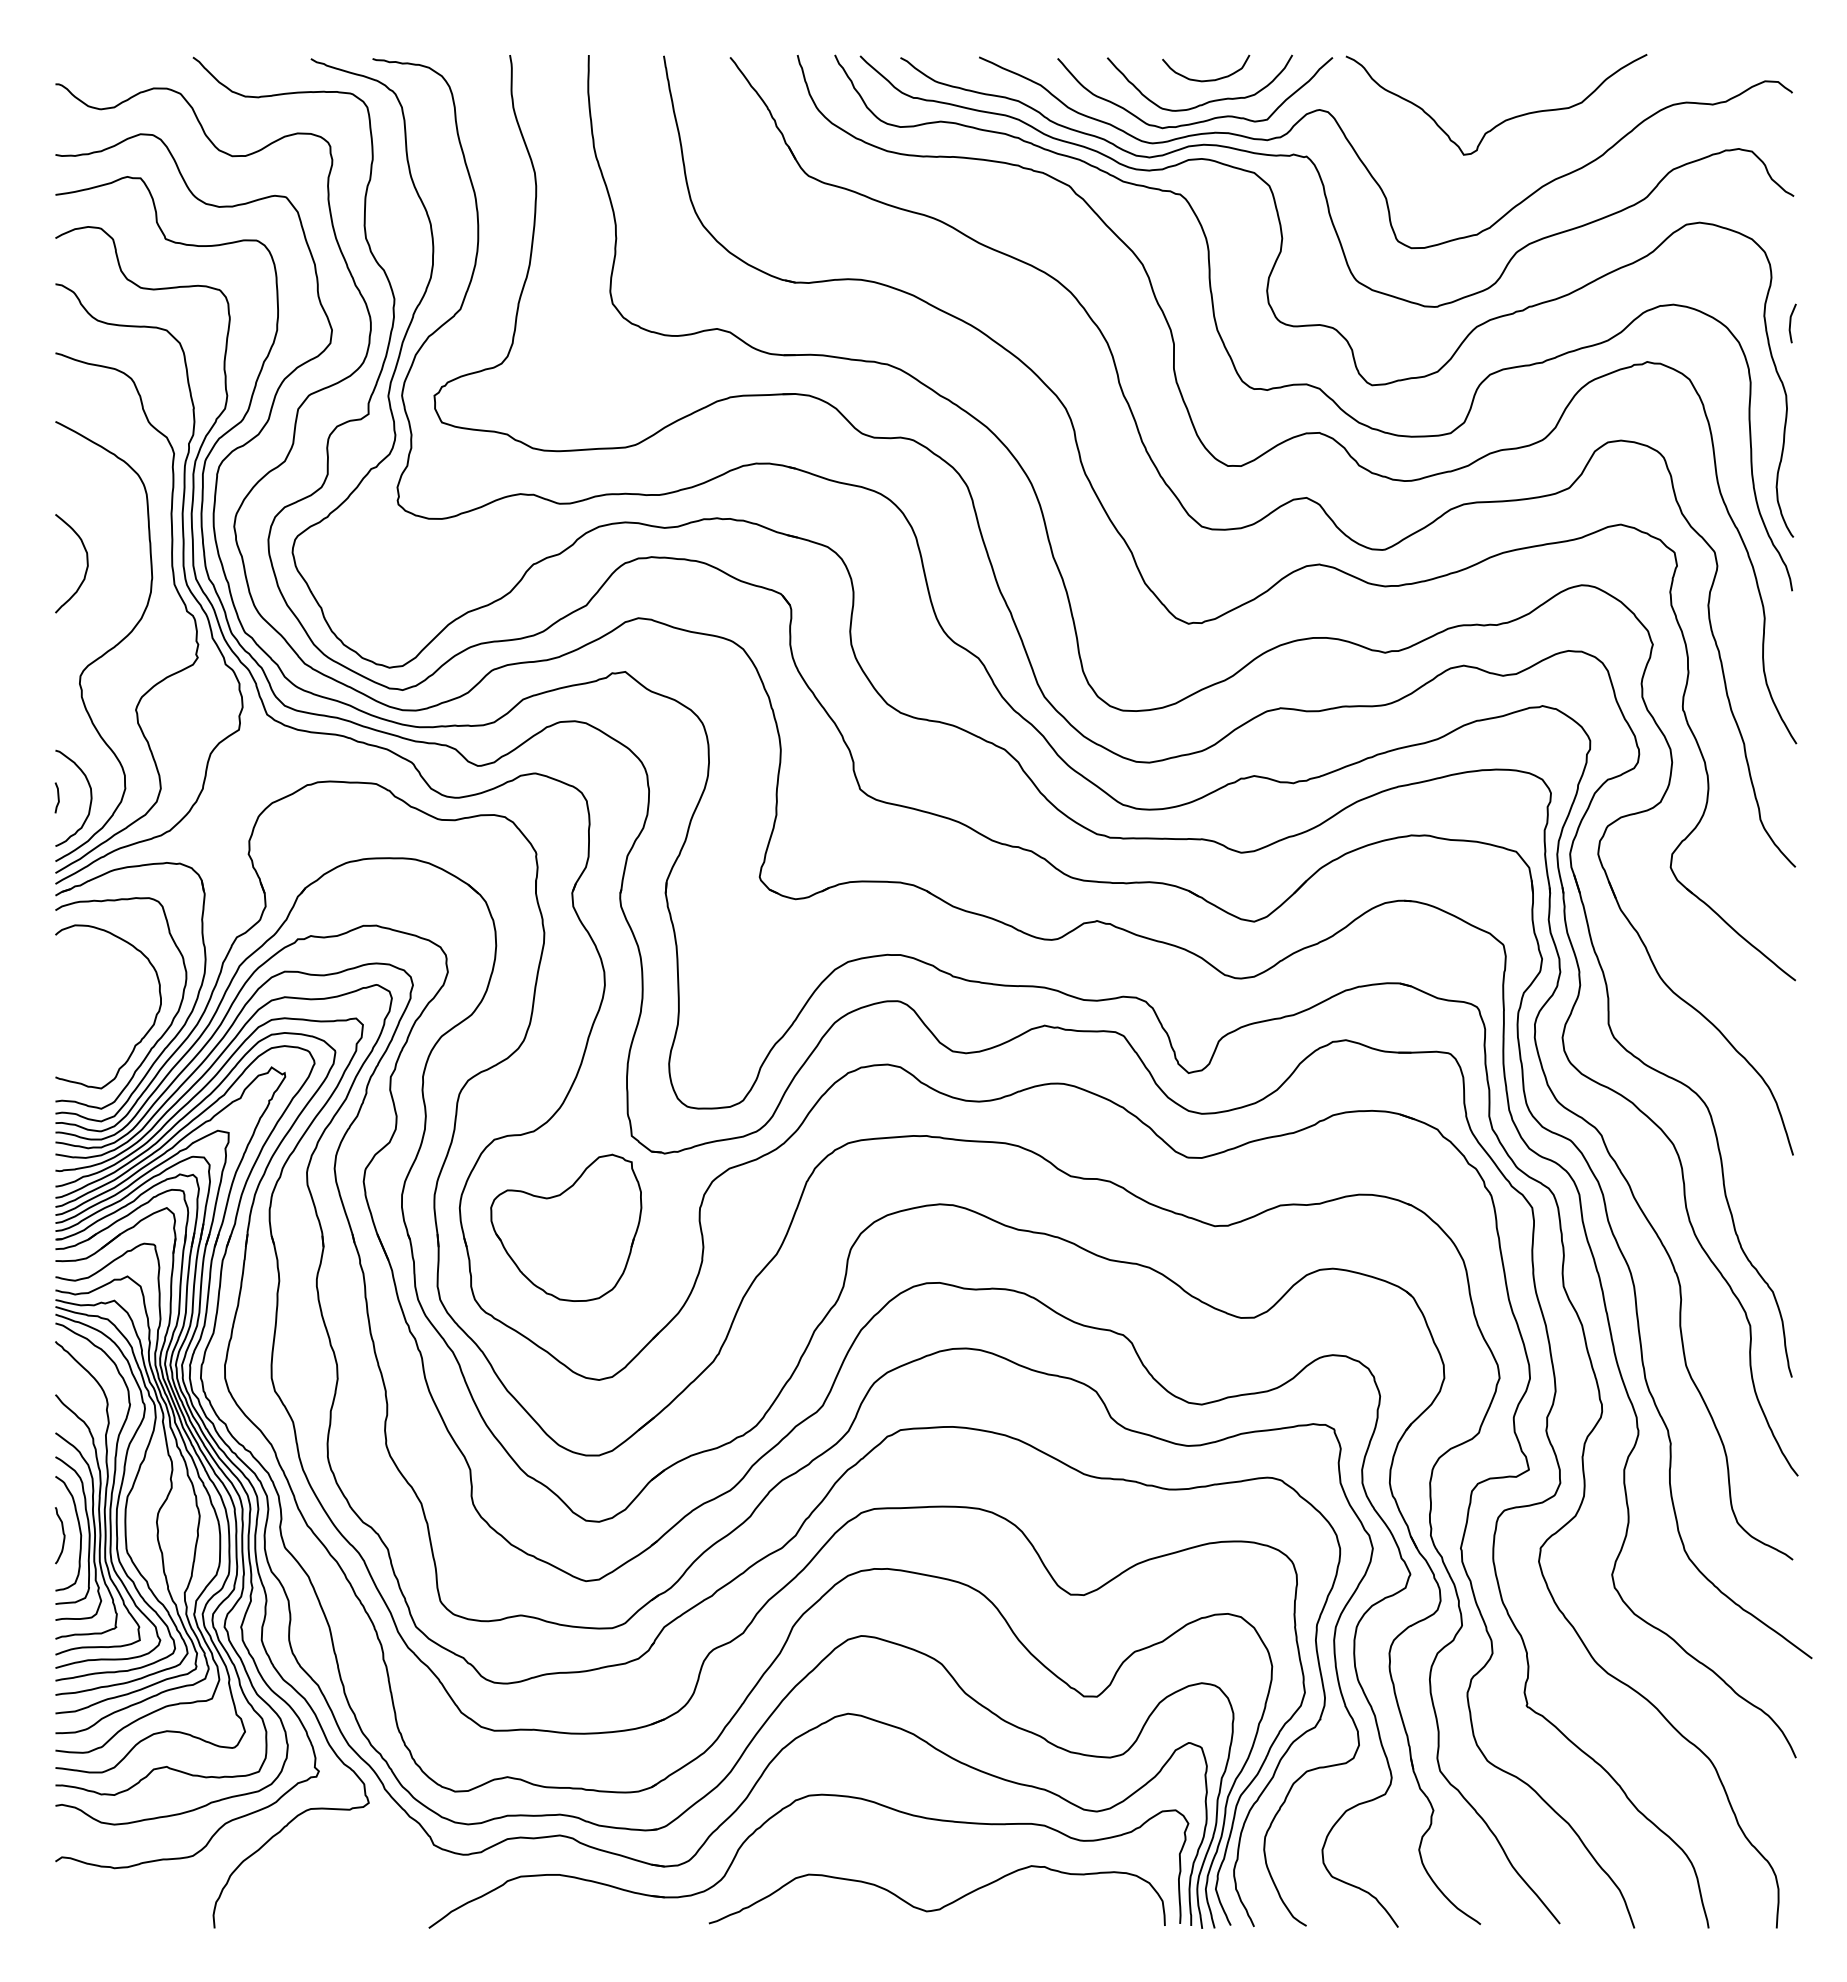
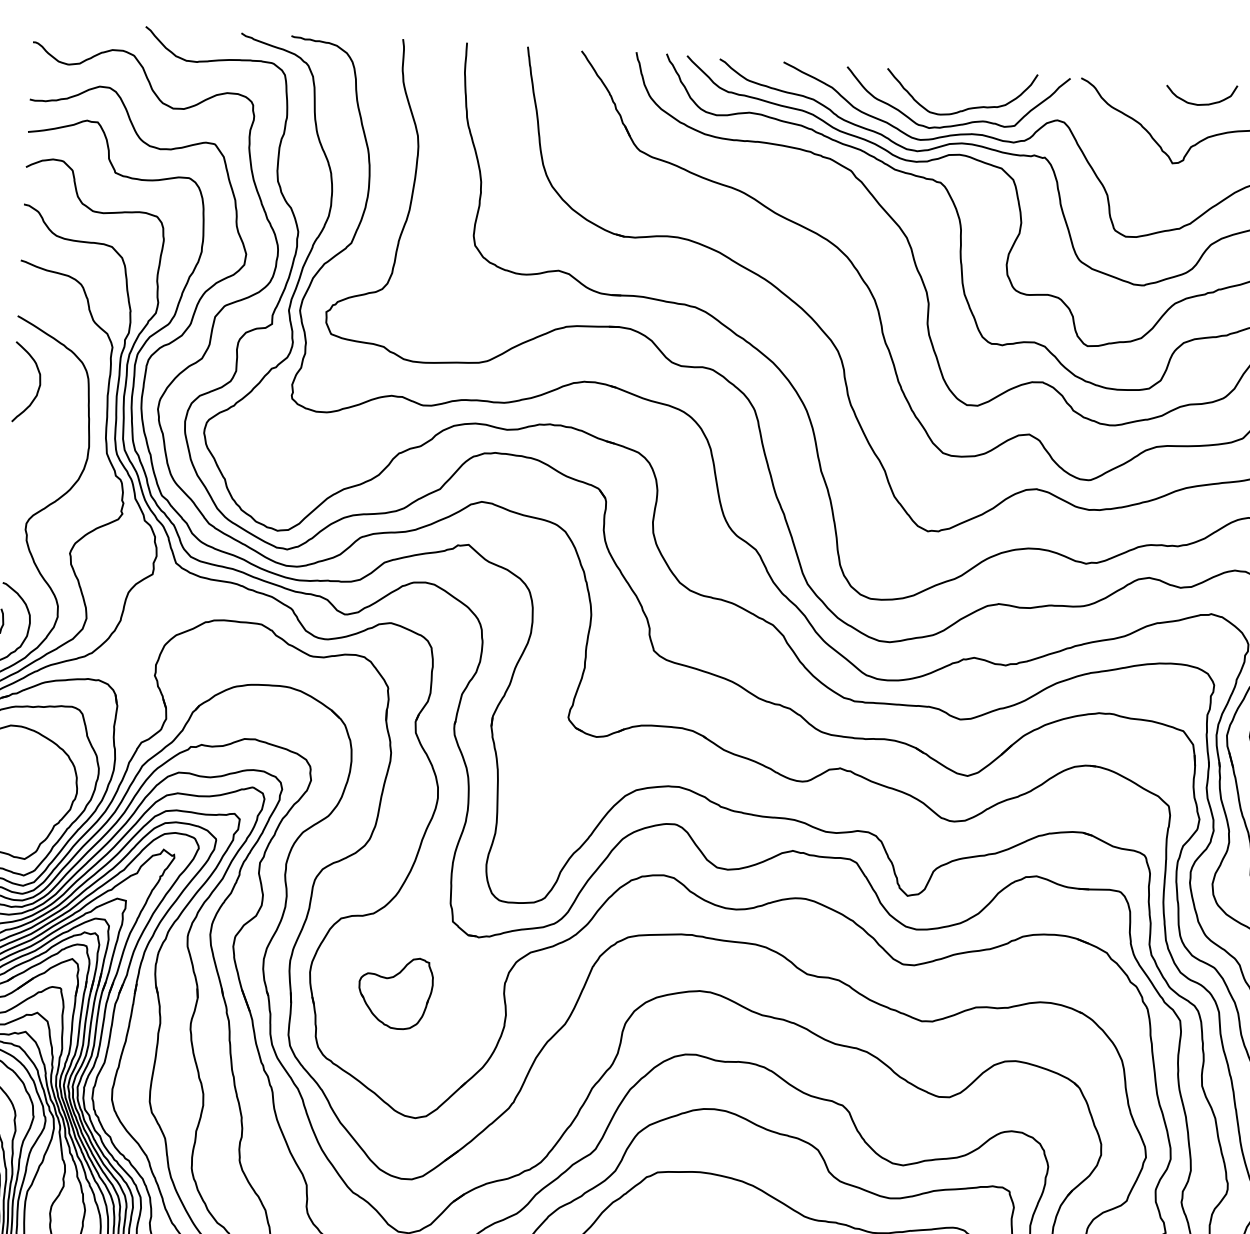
curve: (1208, 79) -> (1203, 103), moved
curve: (86, 563) -> (39, 382), moved
part: (566, 1227) -> (395, 992), size x0.6

